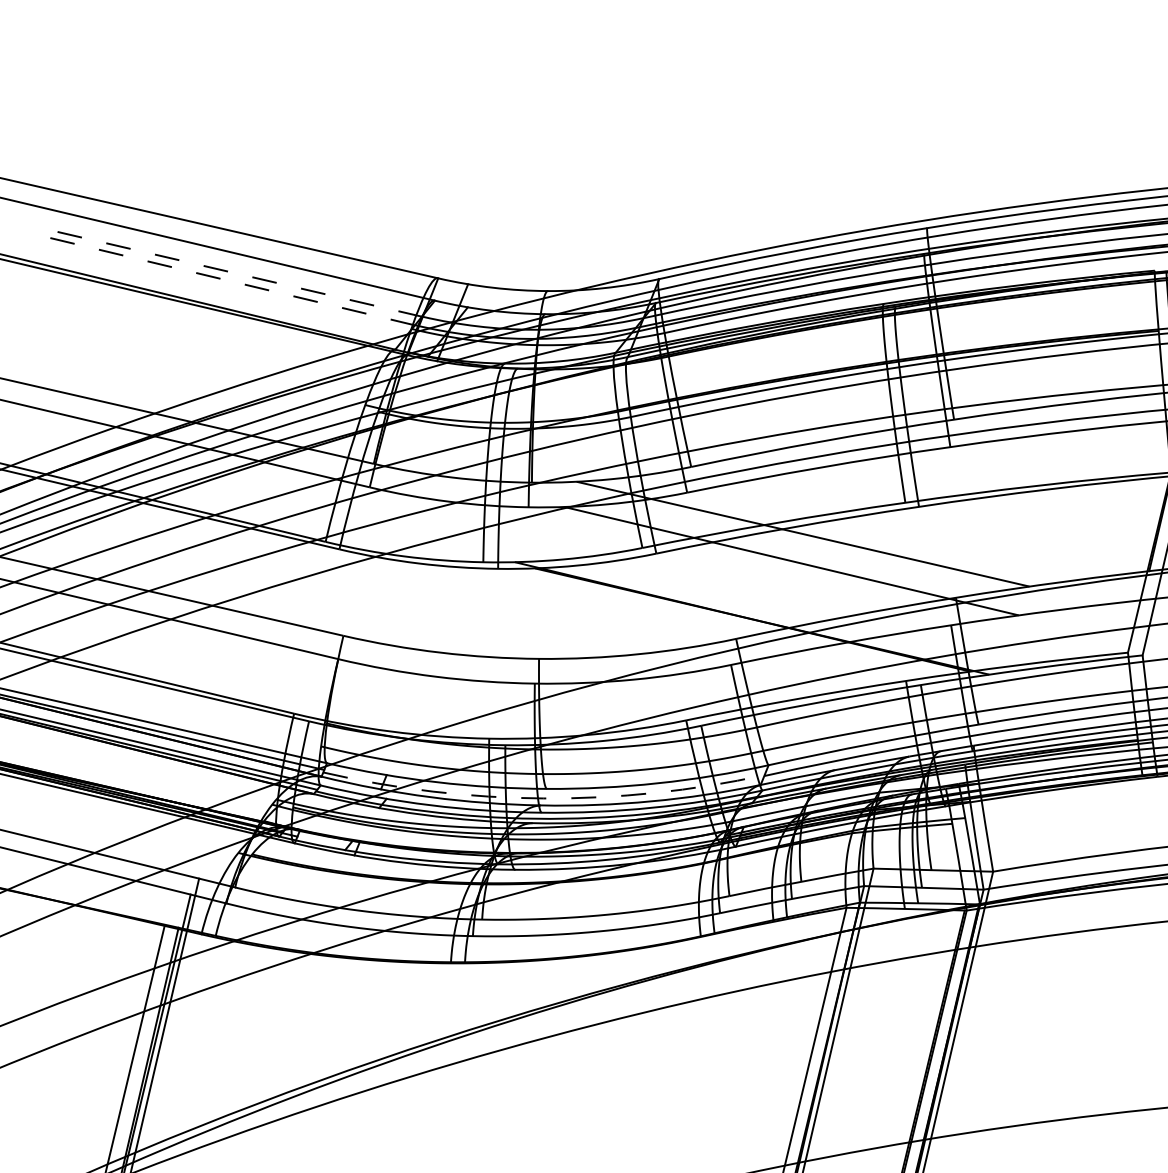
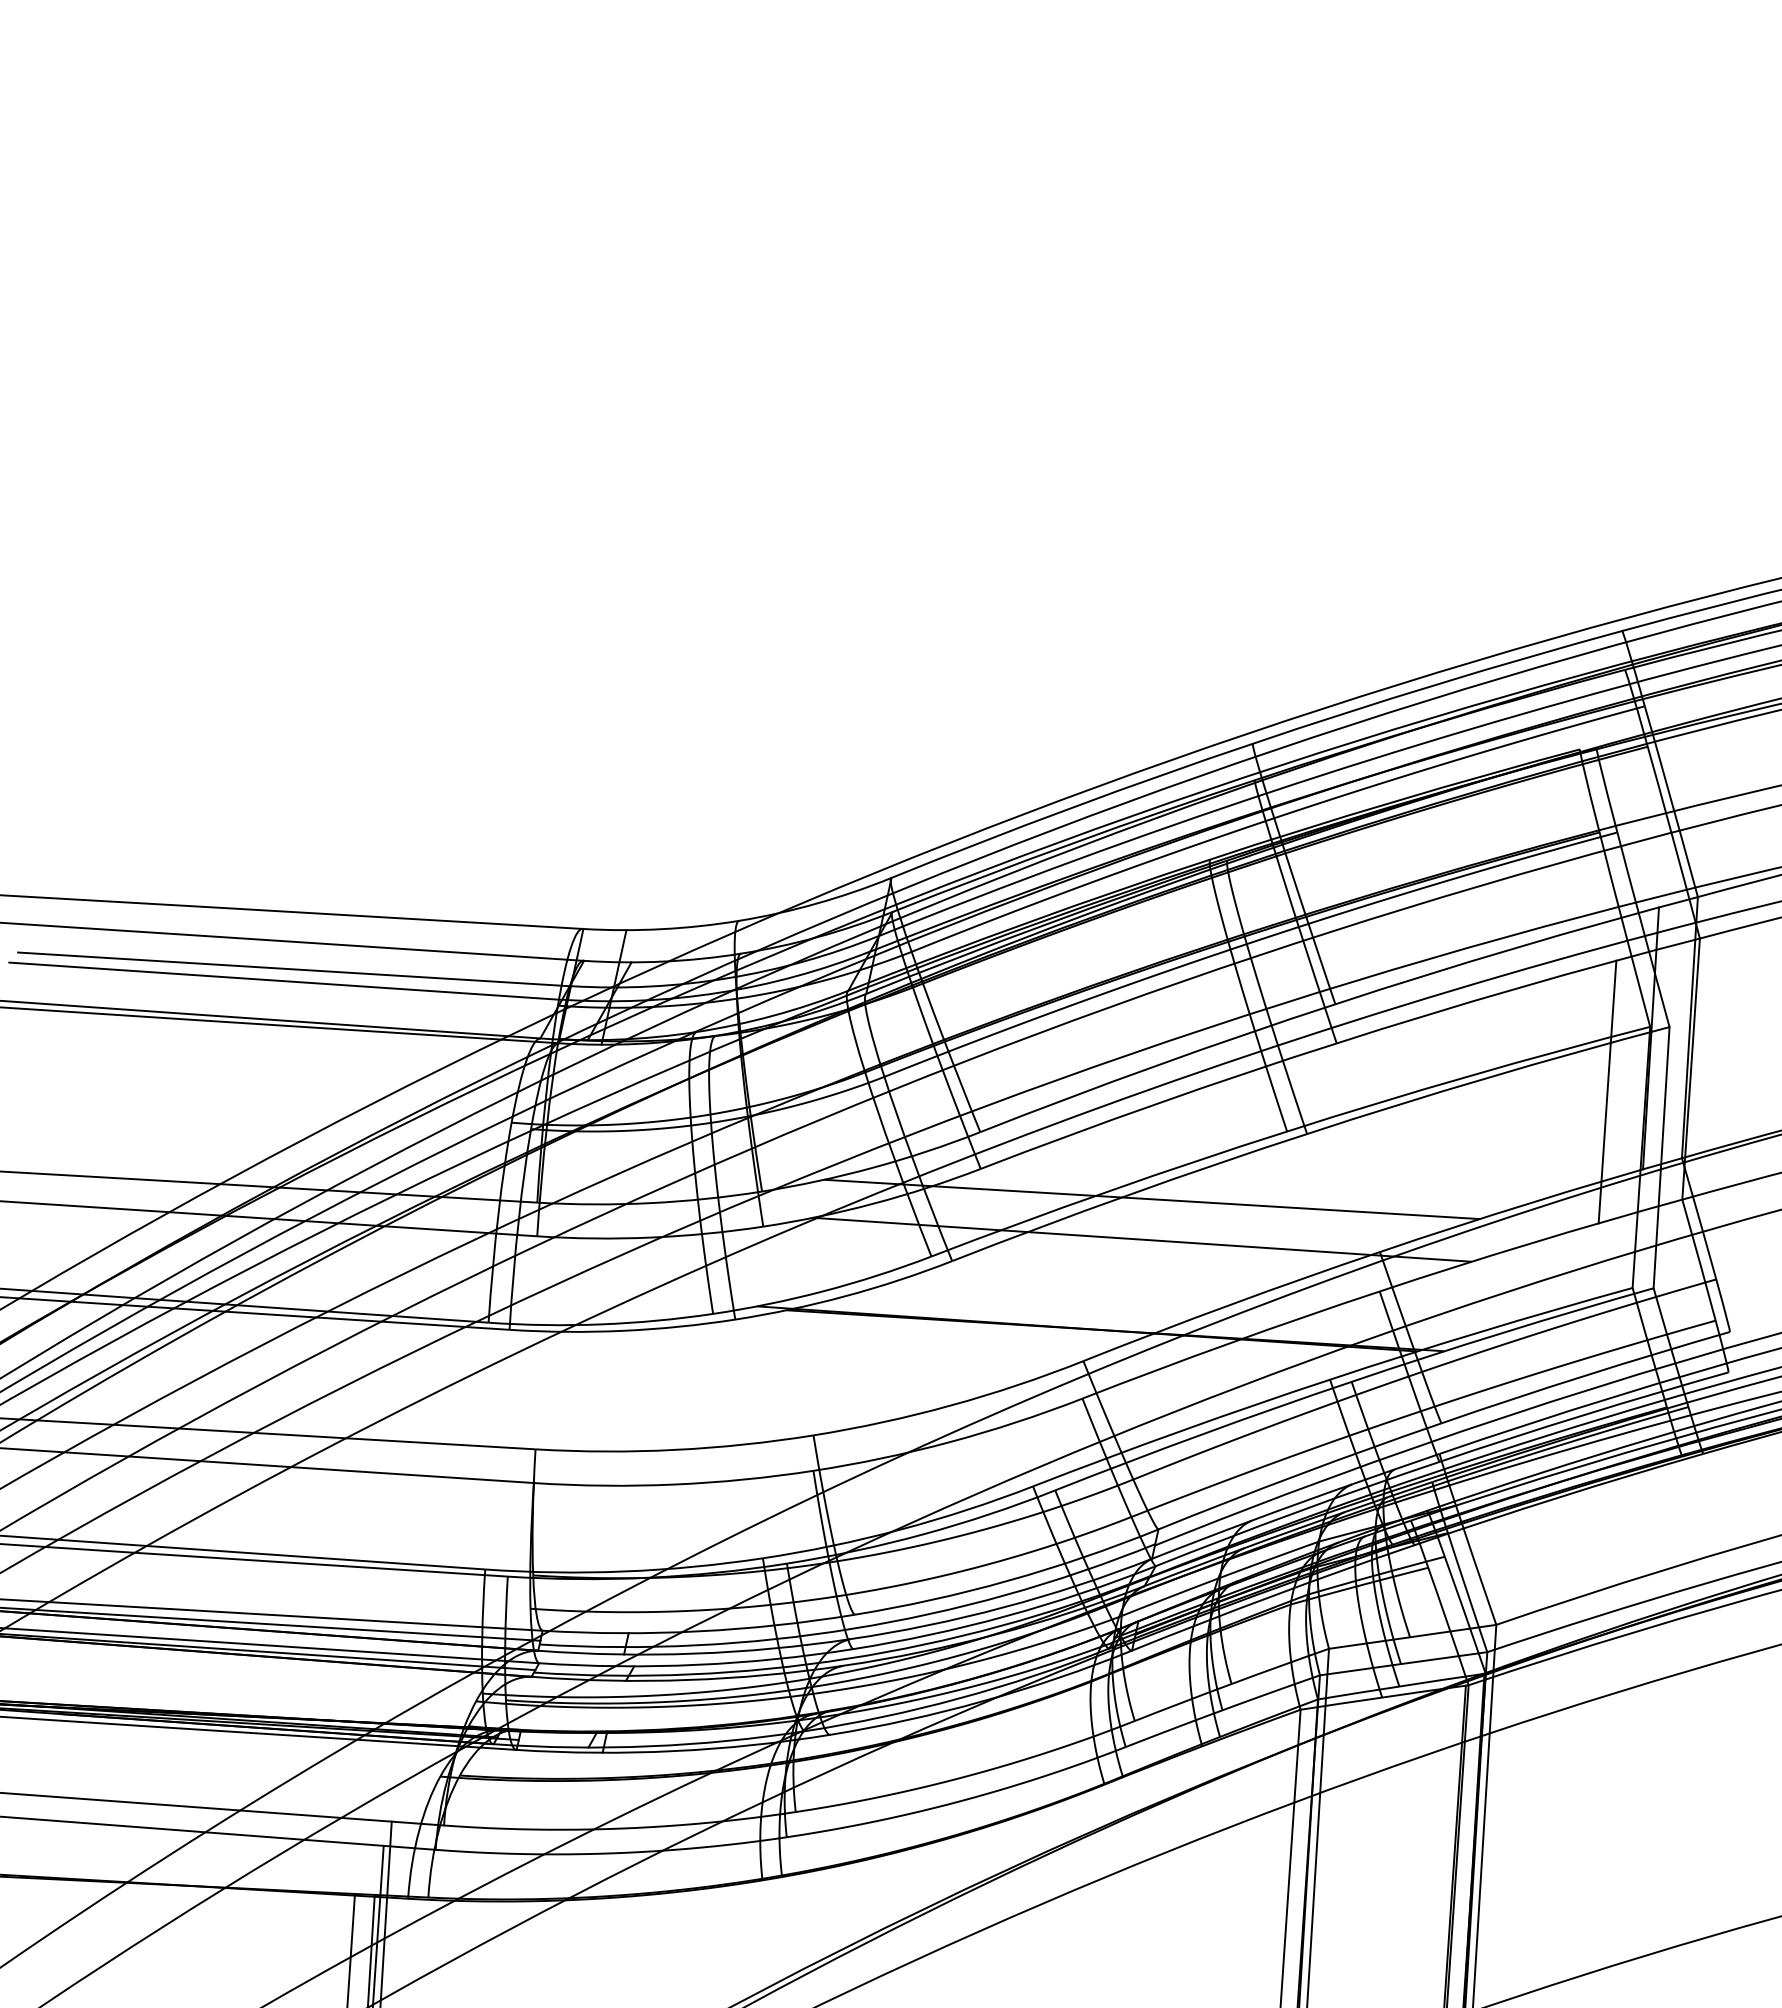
line: (231, 272) -> (294, 969), dashed -> solid
line: (224, 279) -> (285, 981), dashed -> solid
line: (1133, 512) -> (1607, 1091), added
arc: (544, 798) -> (853, 1628), dashed -> solid

